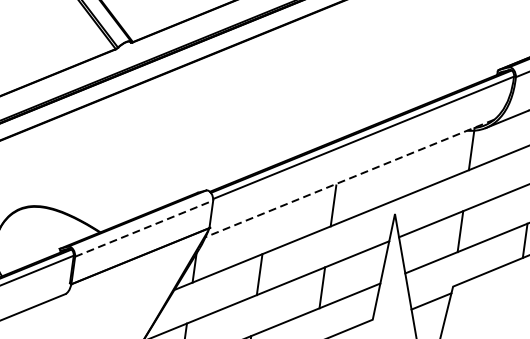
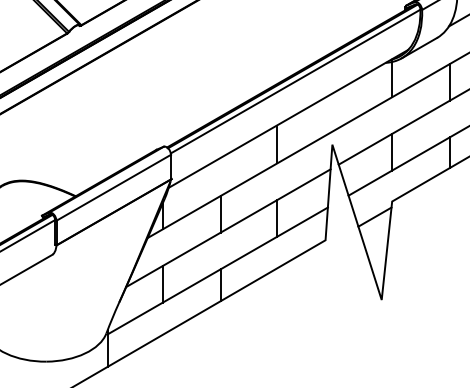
line: (349, 179) -> (288, 119), dashed -> solid
line: (145, 228) -> (114, 187), dashed -> solid

